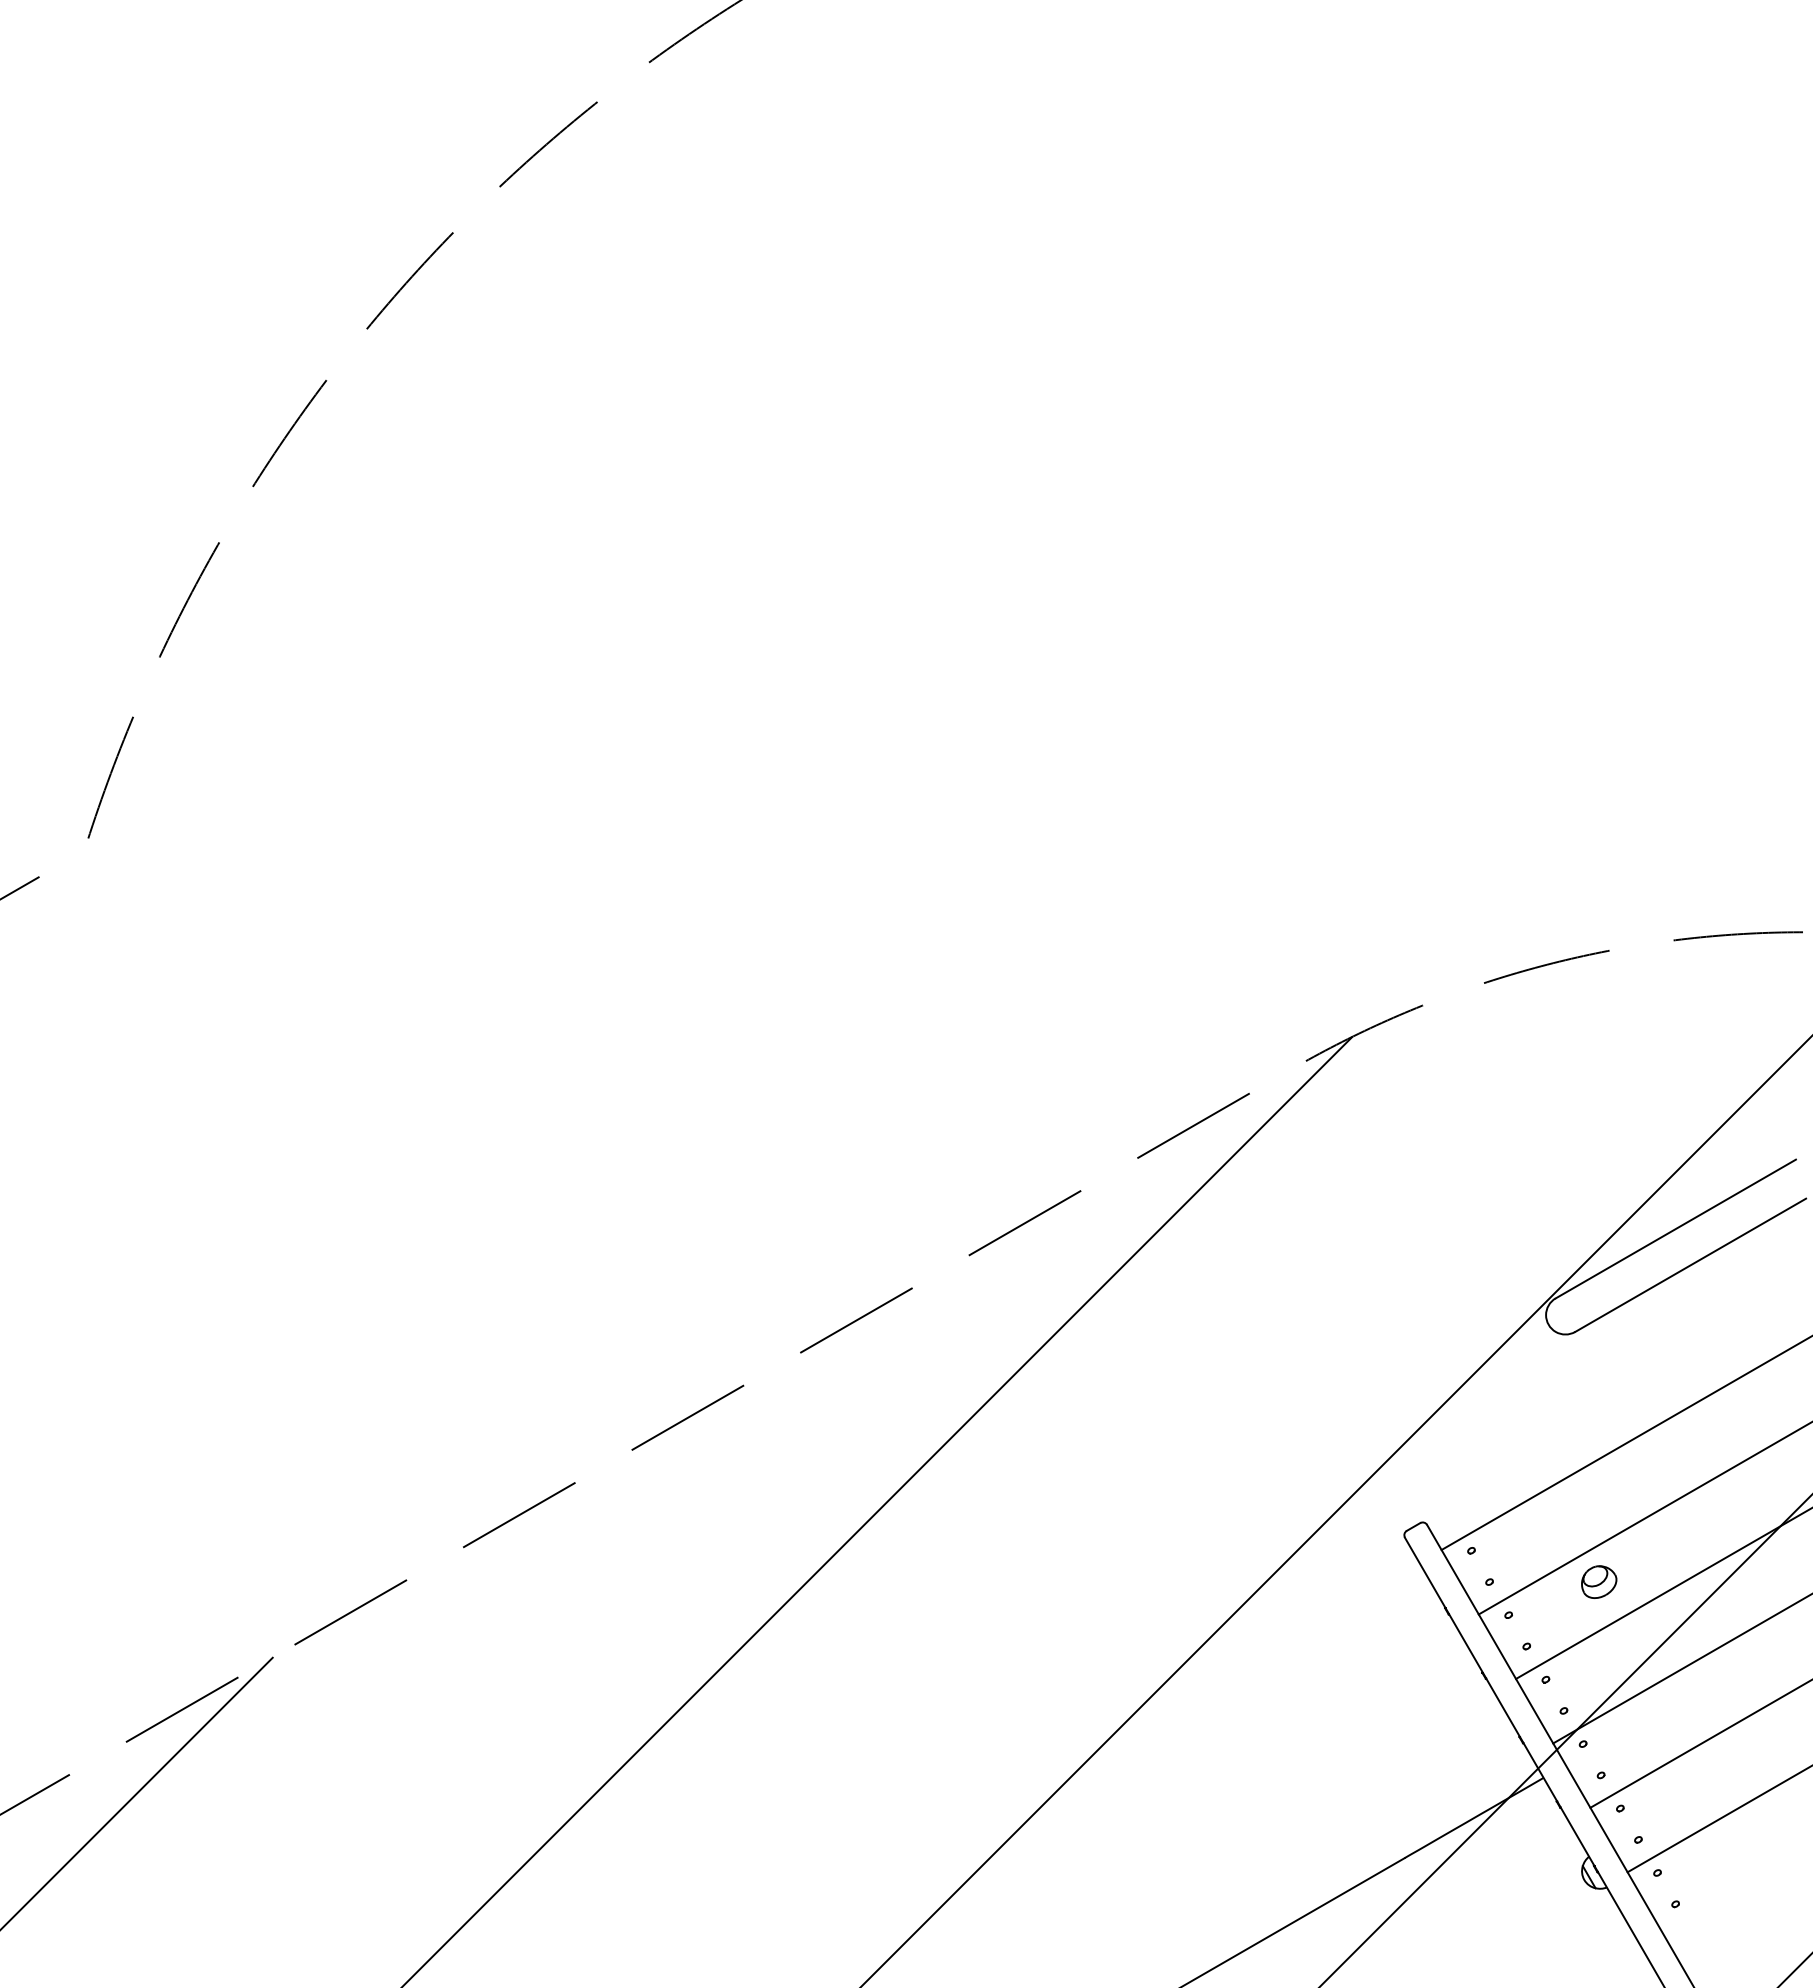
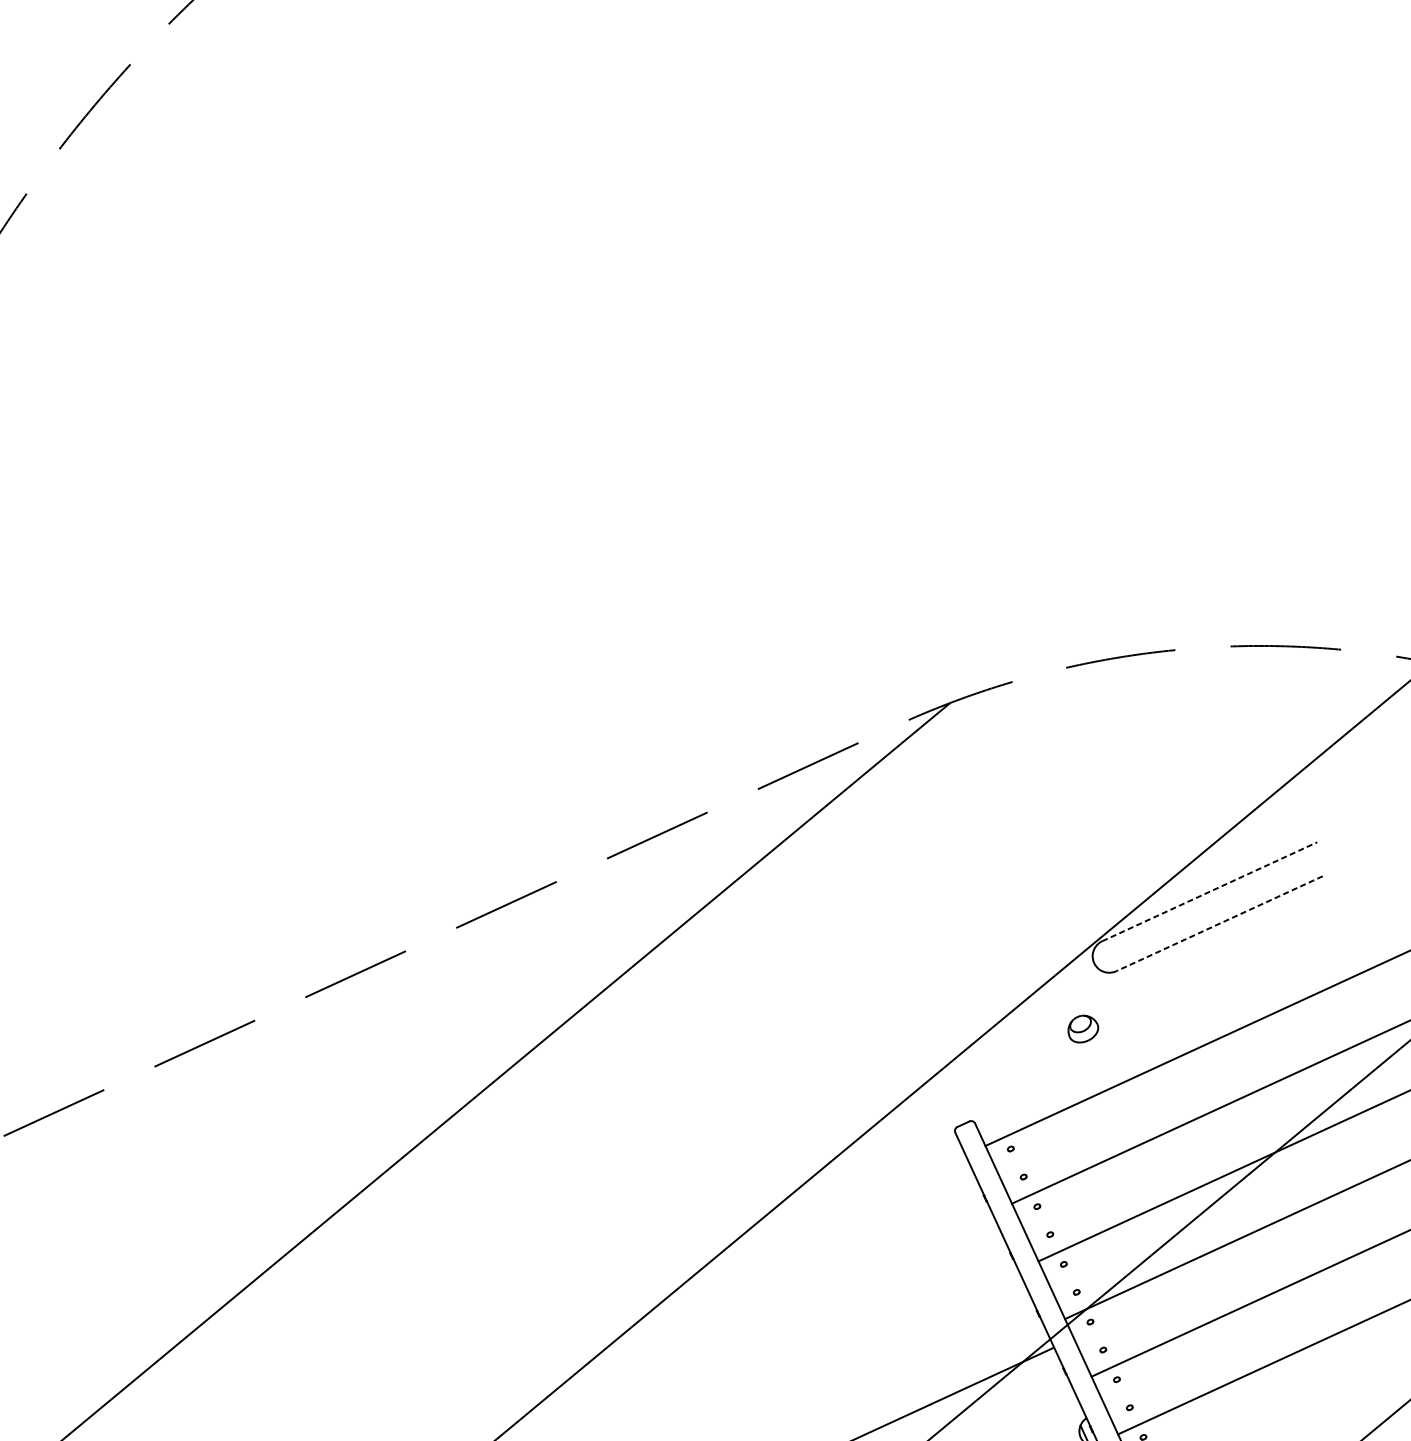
line: (1675, 1229) -> (1209, 892), solid -> dashed
line: (1690, 1265) -> (1219, 923), solid -> dashed
part: (1599, 1581) -> (1083, 1028), moved

